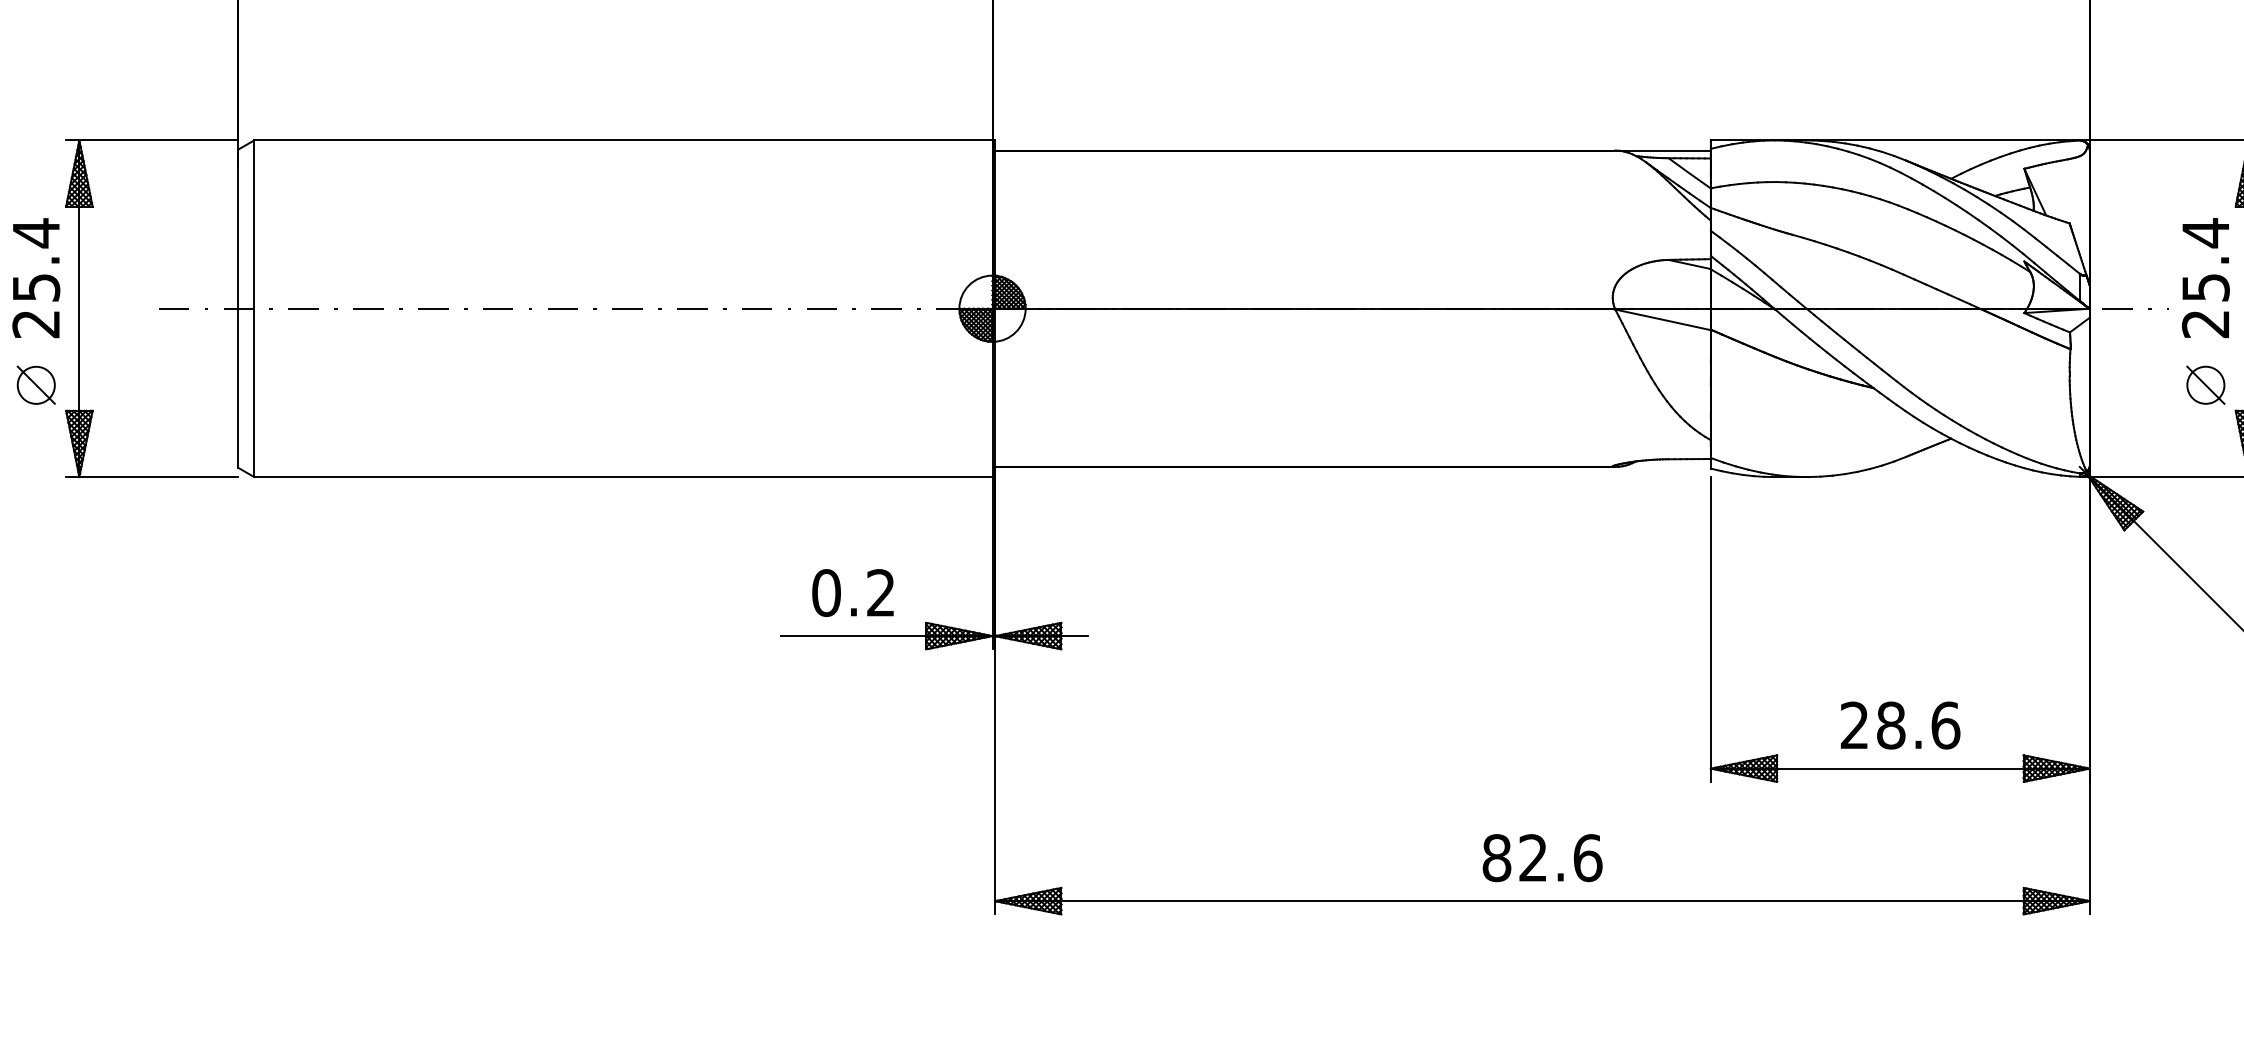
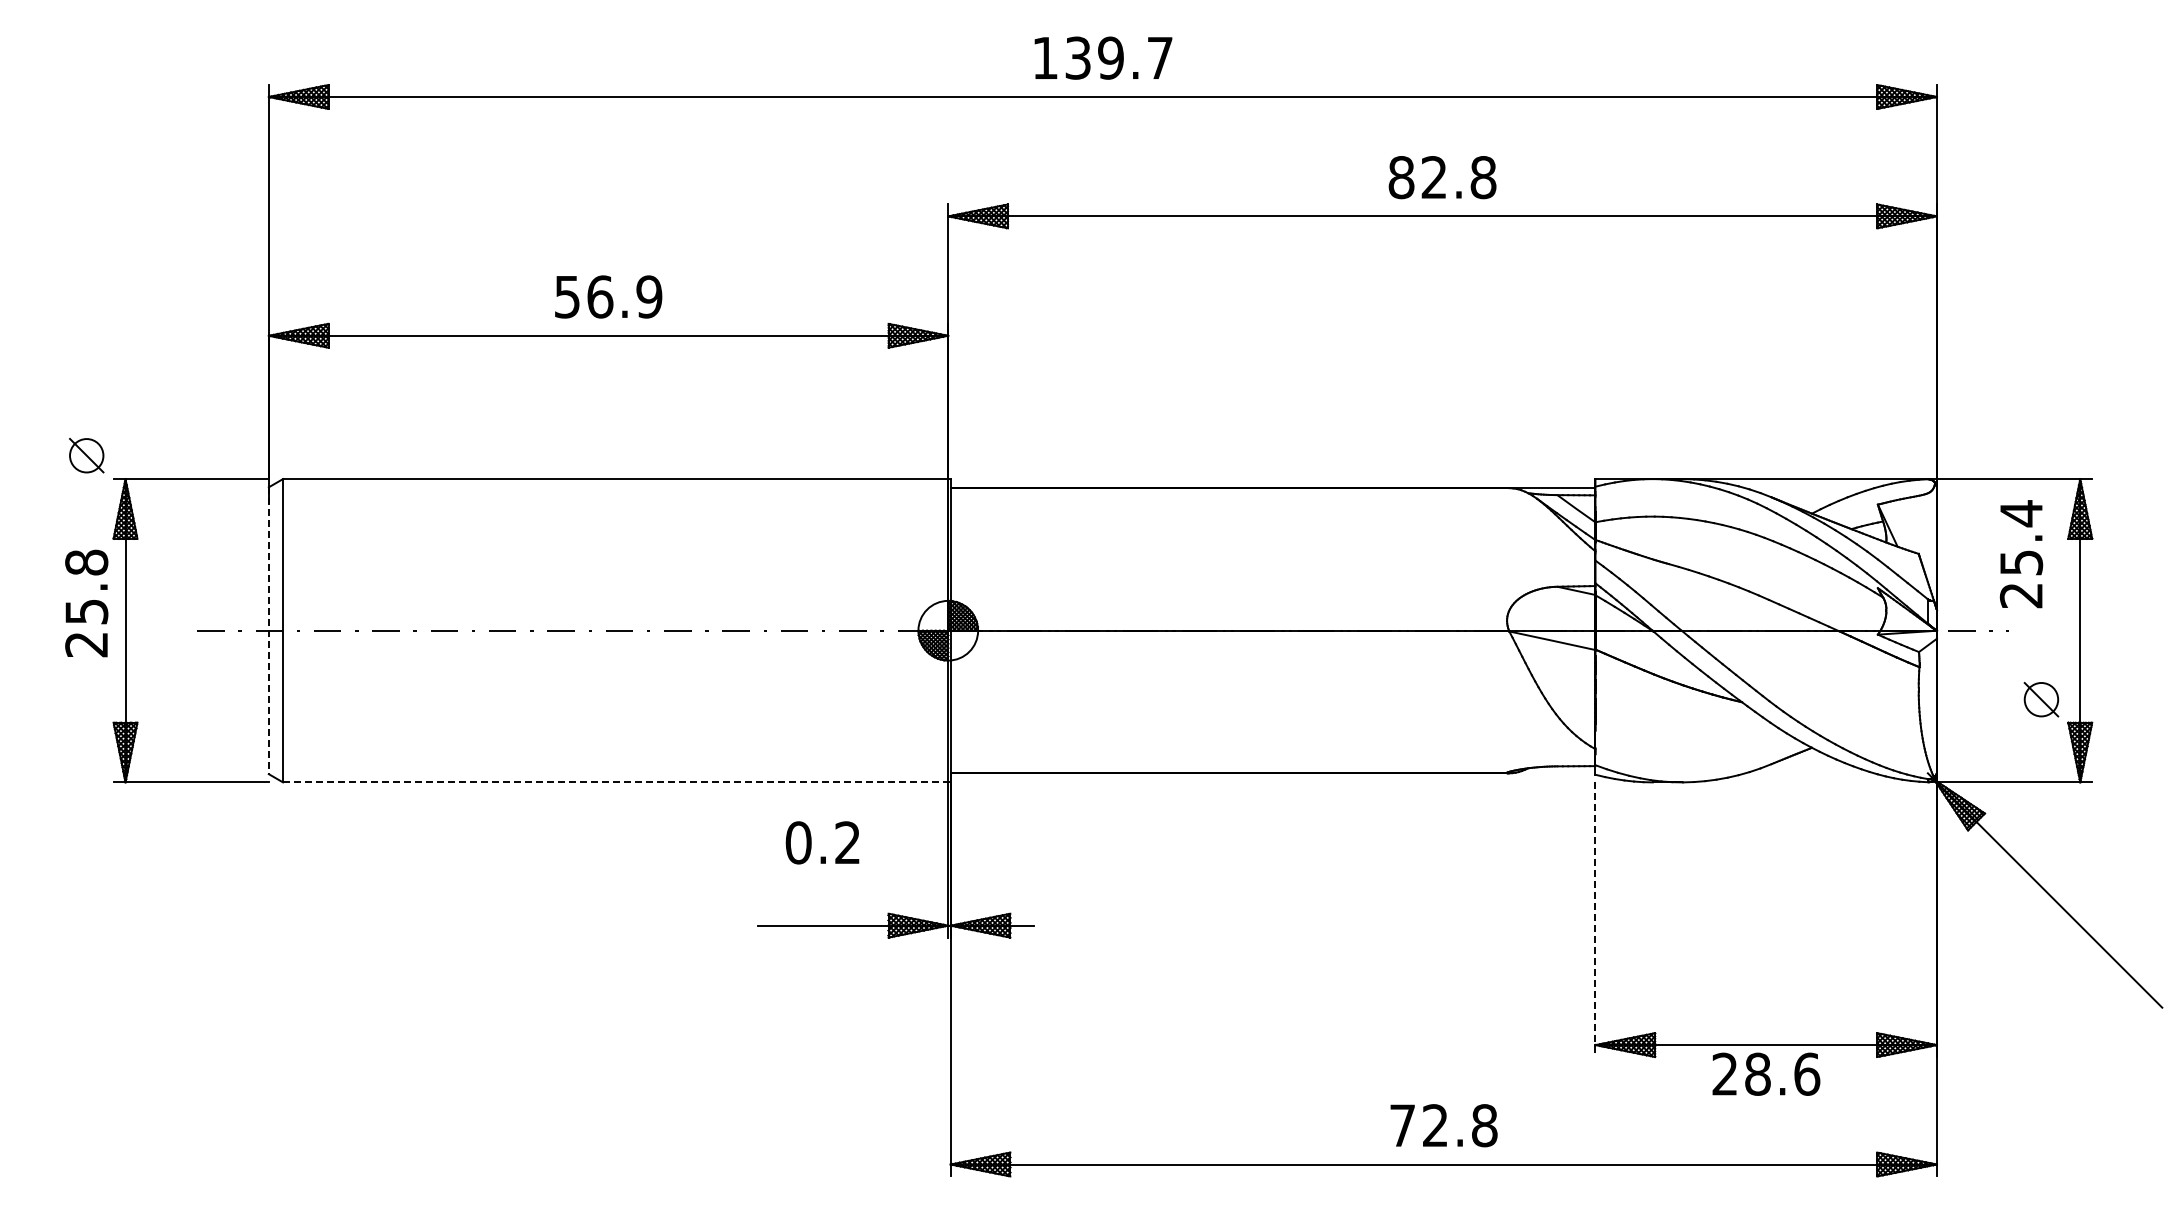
text: (36, 233) -> (86, 562), 25.4 -> 25.8
text: (2205, 278) -> (2021, 554), moved
line: (238, 309) -> (268, 631), solid -> dashed
part: (36, 385) -> (86, 455), moved
line: (623, 477) -> (615, 782), solid -> dashed
text: (852, 592) -> (822, 842), moved
line: (1710, 630) -> (1595, 920), solid -> dashed
text: (1900, 724) -> (1766, 1073), moved
text: (1542, 857) -> (1443, 1125), 82.6 -> 72.8

